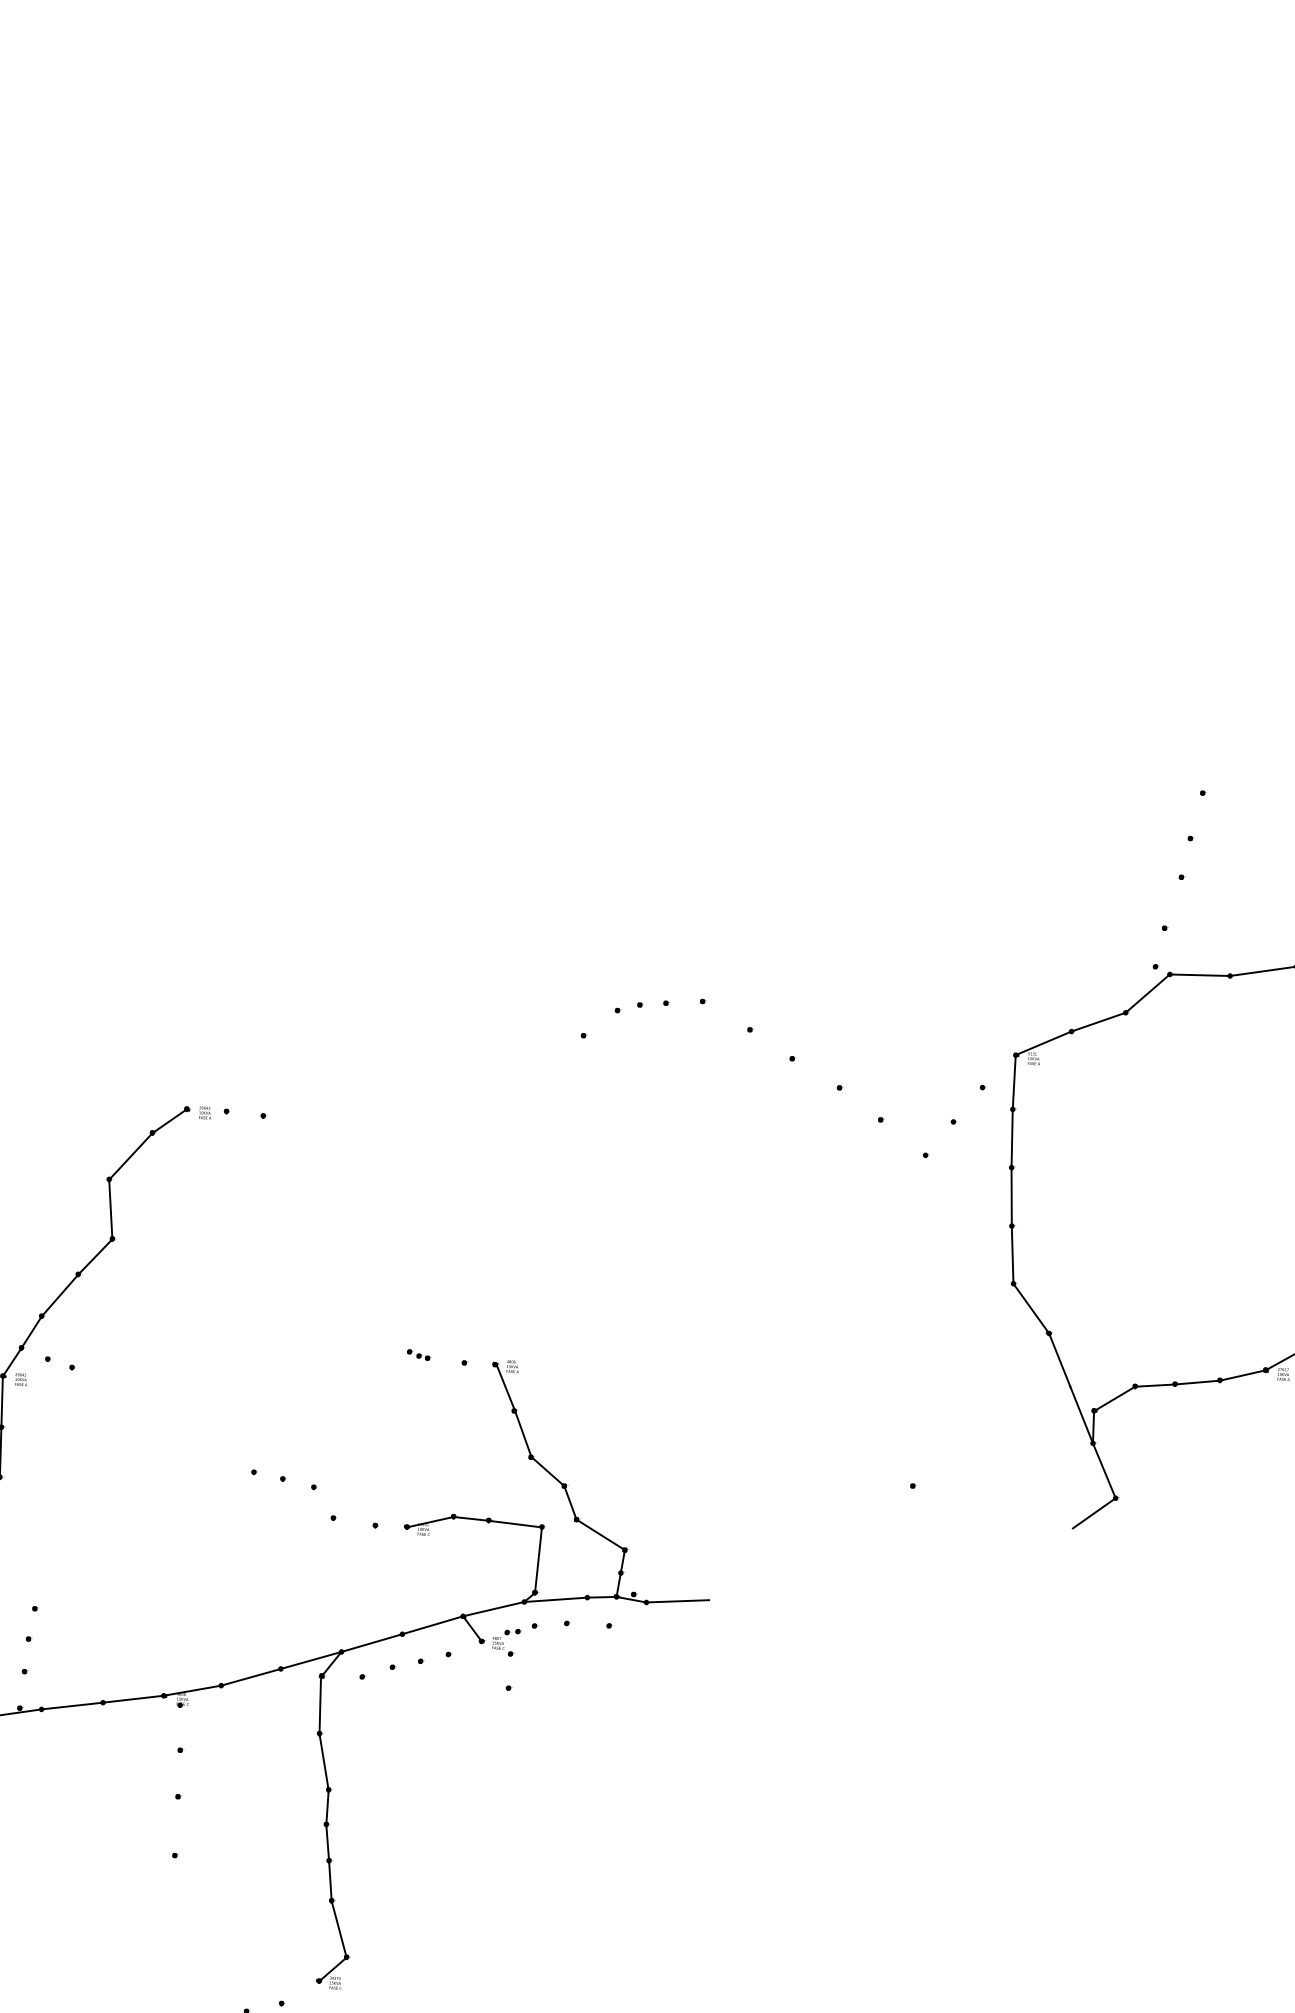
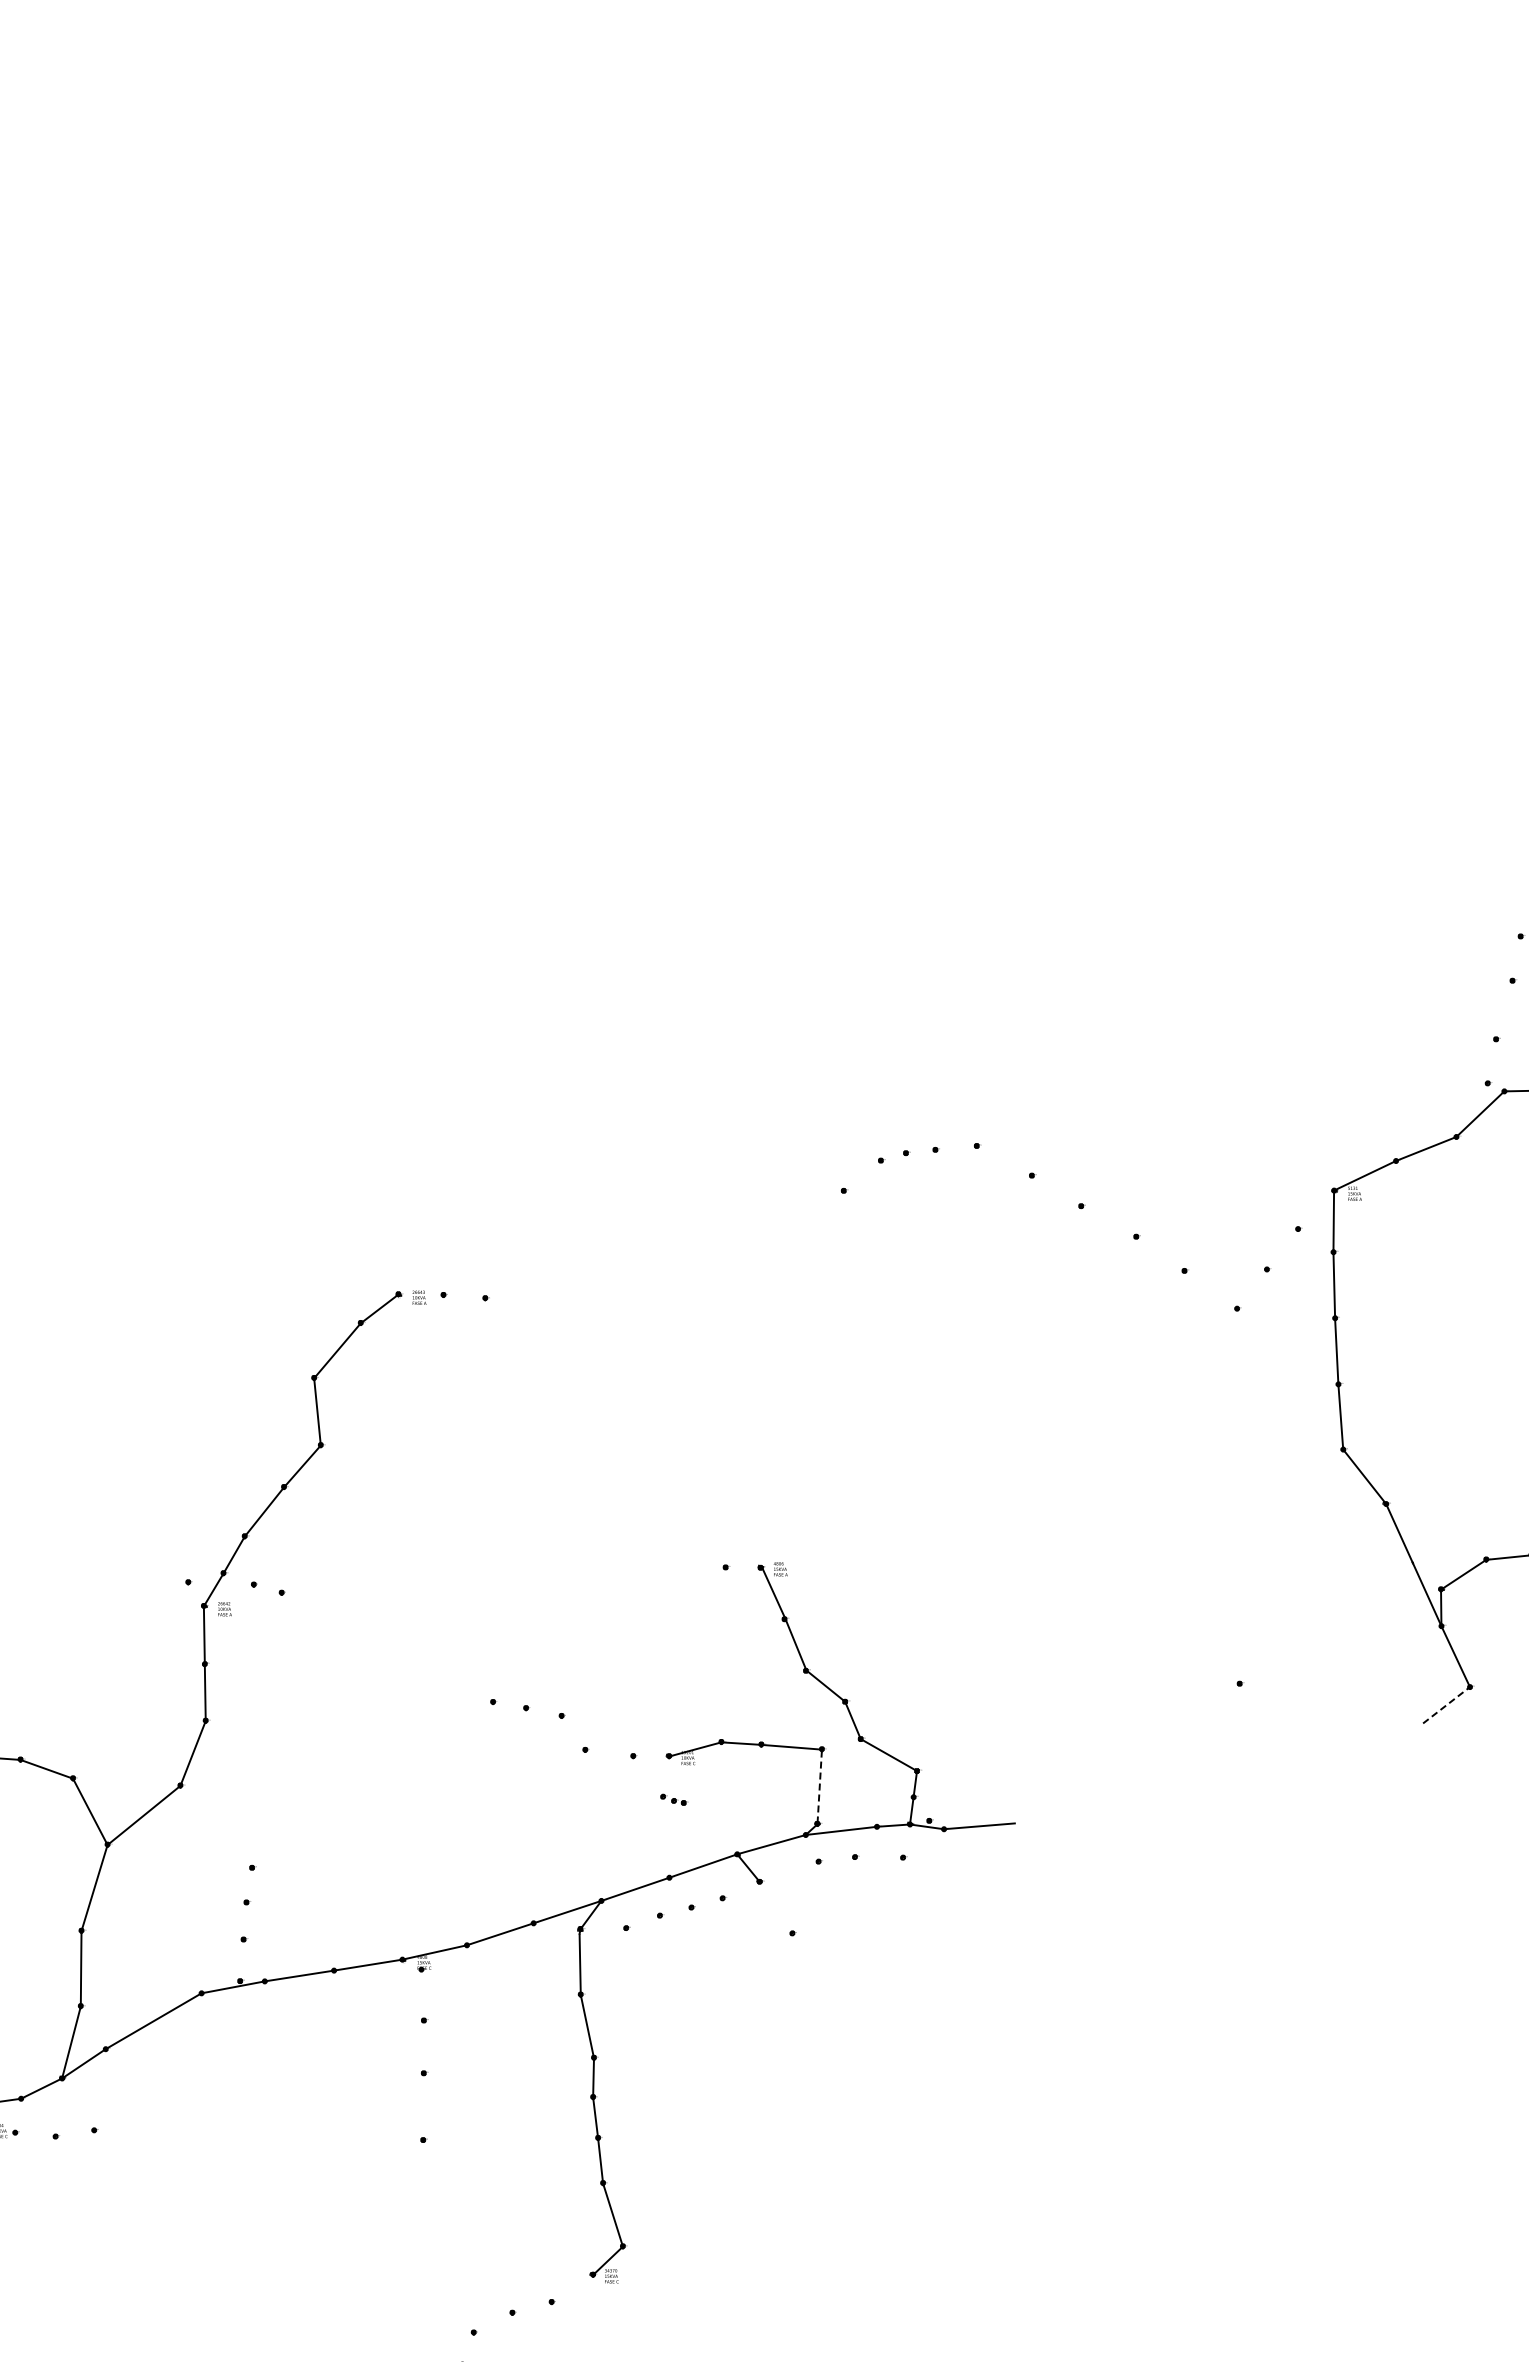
part: (419, 1354) -> (674, 1799), moved
line: (1094, 1513) -> (1446, 1705), solid -> dashed
line: (538, 1559) -> (819, 1786), solid -> dashed
part: (507, 1642) -> (788, 1881), removed

